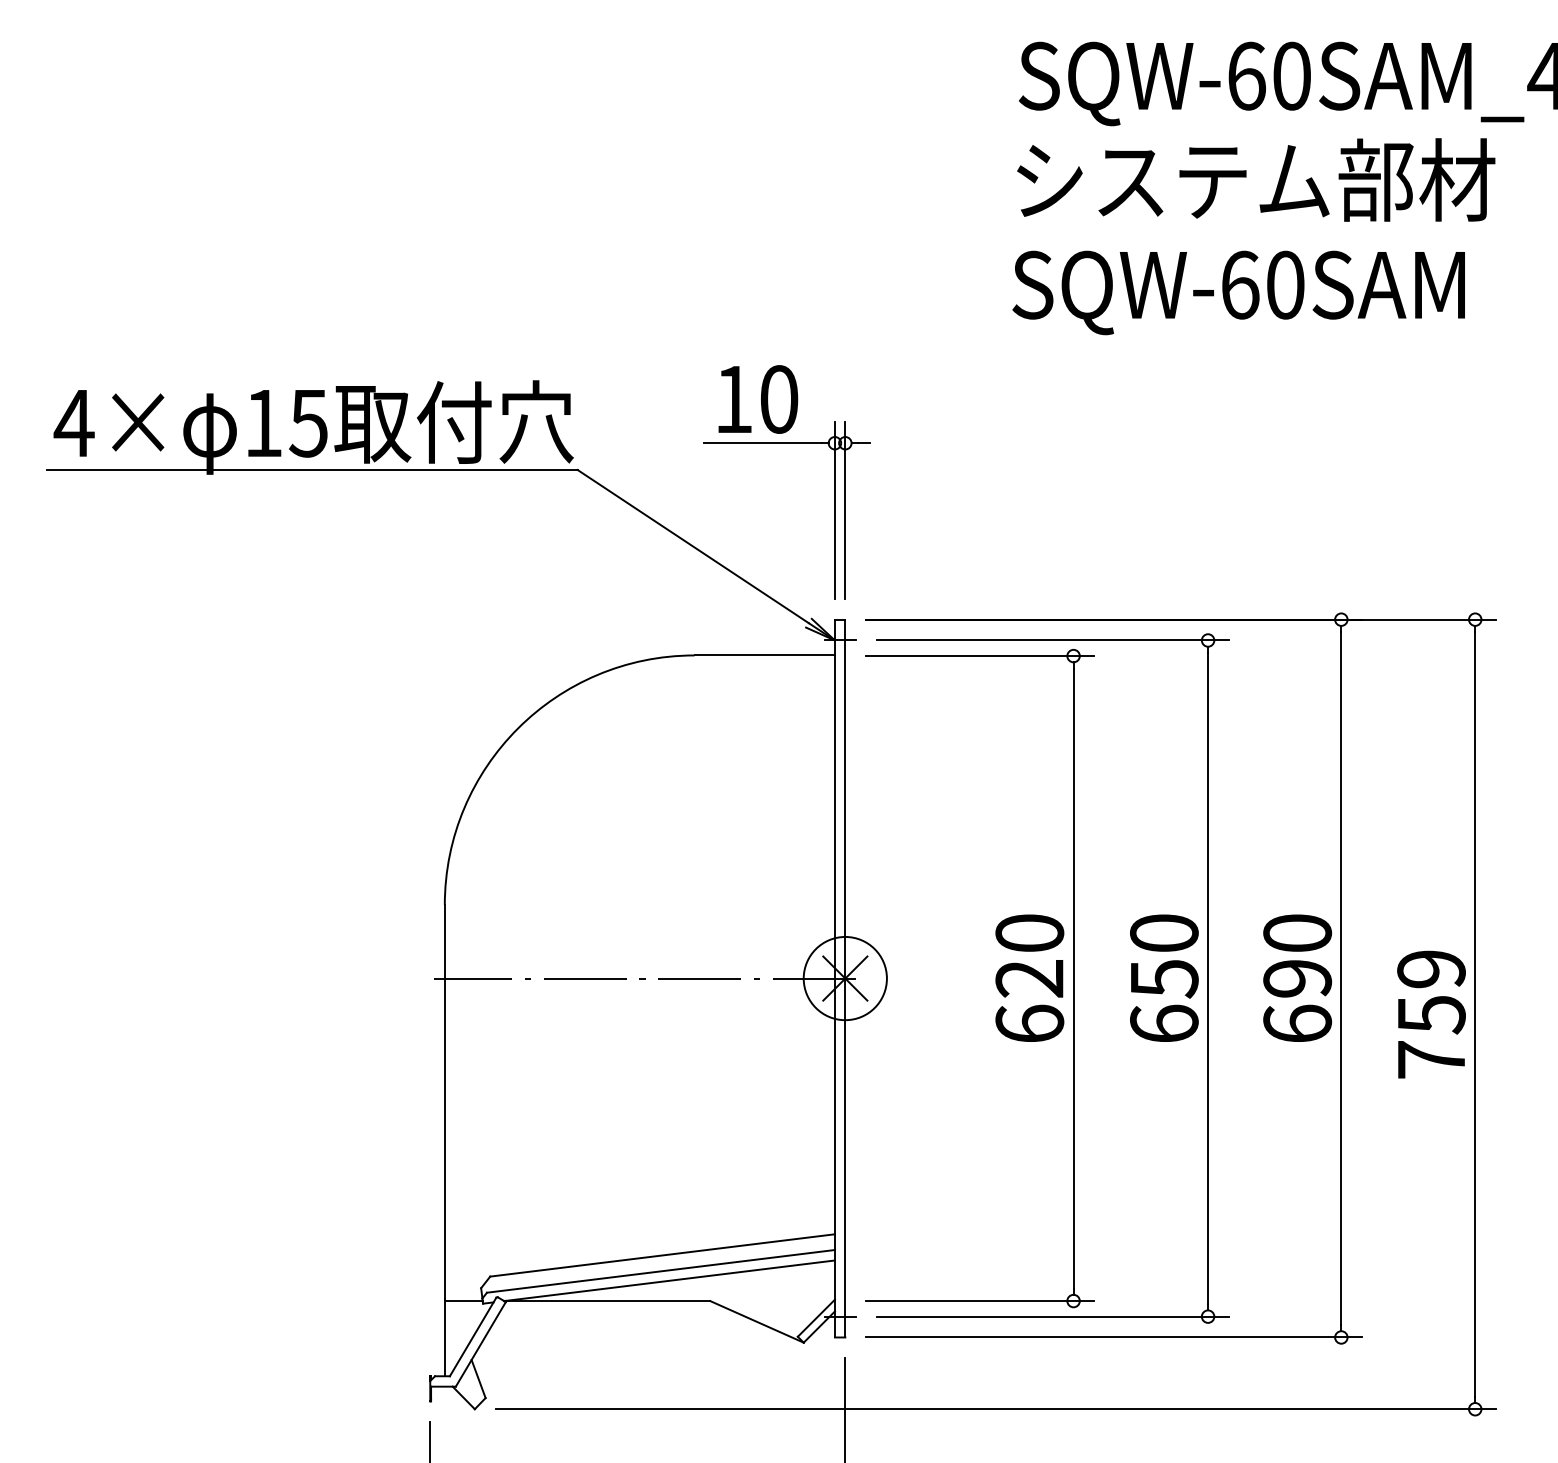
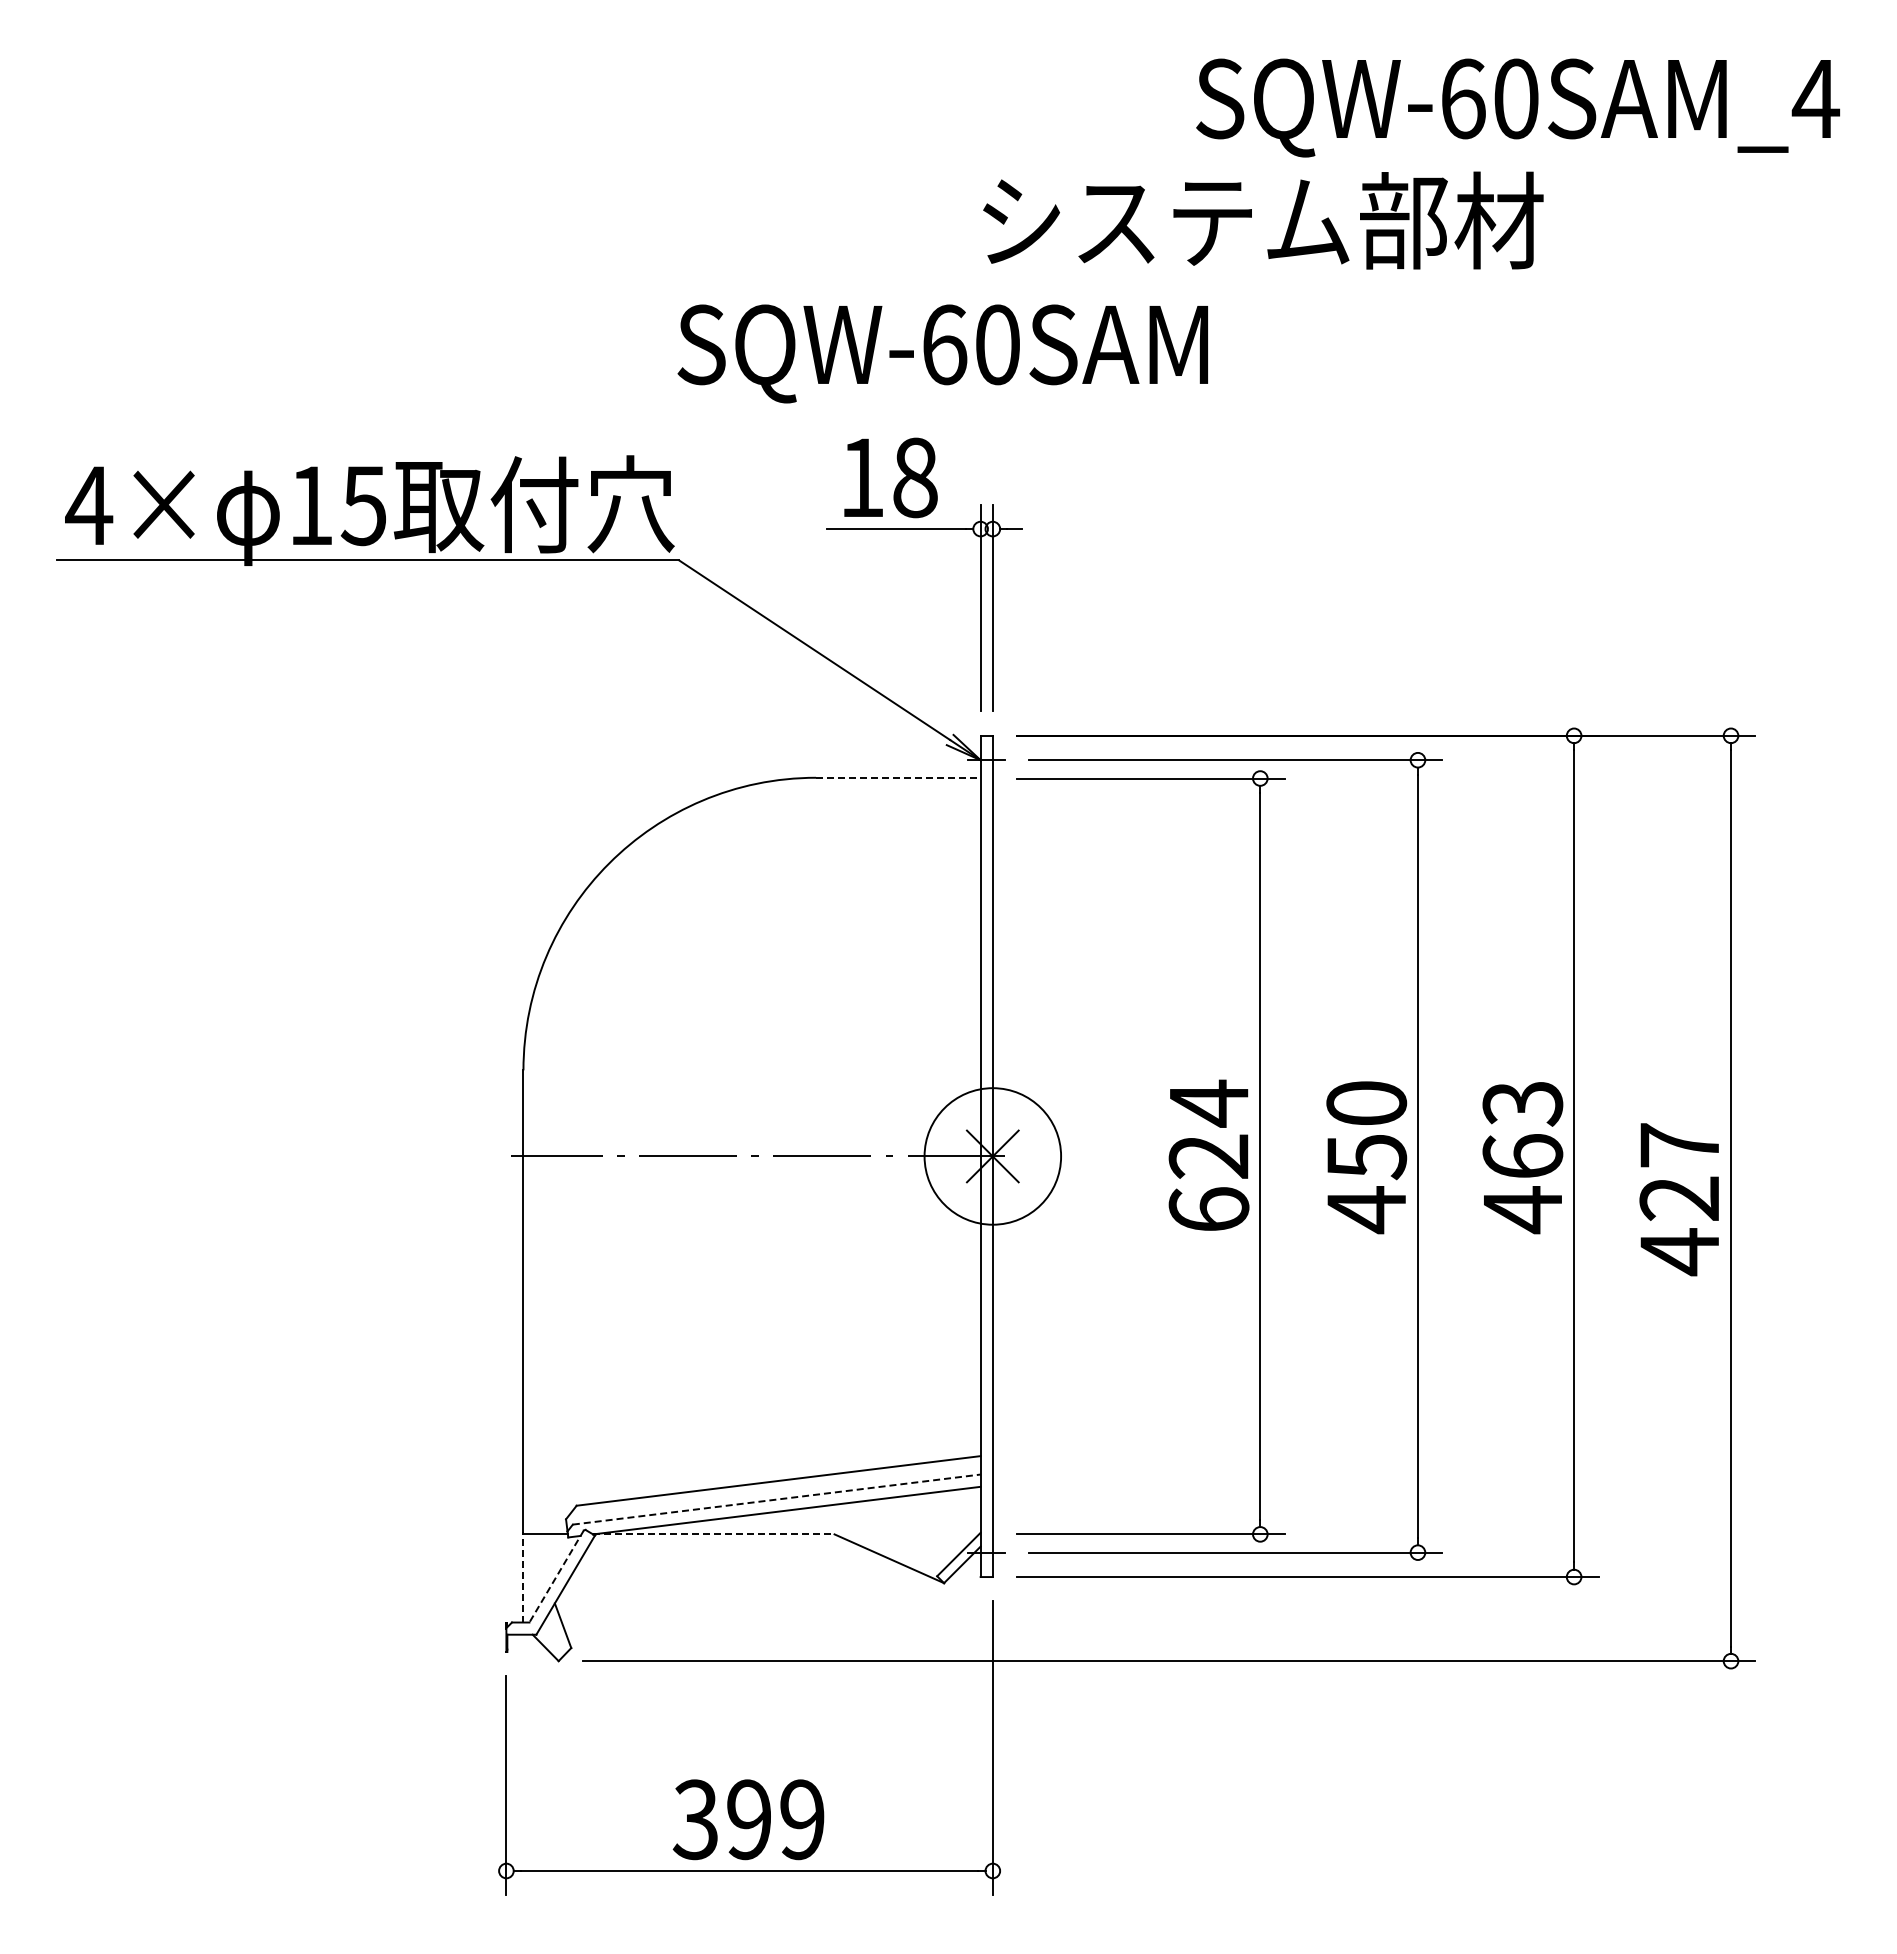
text: (1256, 179) -> (1263, 220), moved
text: (1238, 292) -> (942, 353), moved
text: (779, 399) -> (915, 477), 10 -> 18
line: (764, 655) -> (898, 777), solid -> dashed
text: (1029, 933) -> (1208, 1103), 620 -> 624
circle: (845, 978) -> (992, 1156), size x1.4
text: (1297, 979) -> (1522, 1157), 690 -> 463
text: (1431, 1015) -> (1679, 1199), 759 -> 427
text: (1164, 1024) -> (1366, 1210), 650 -> 450
line: (661, 1271) -> (777, 1499), solid -> dashed
line: (606, 1301) -> (713, 1534), solid -> dashed
line: (444, 1337) -> (523, 1576), solid -> dashed
line: (473, 1337) -> (556, 1576), solid -> dashed

